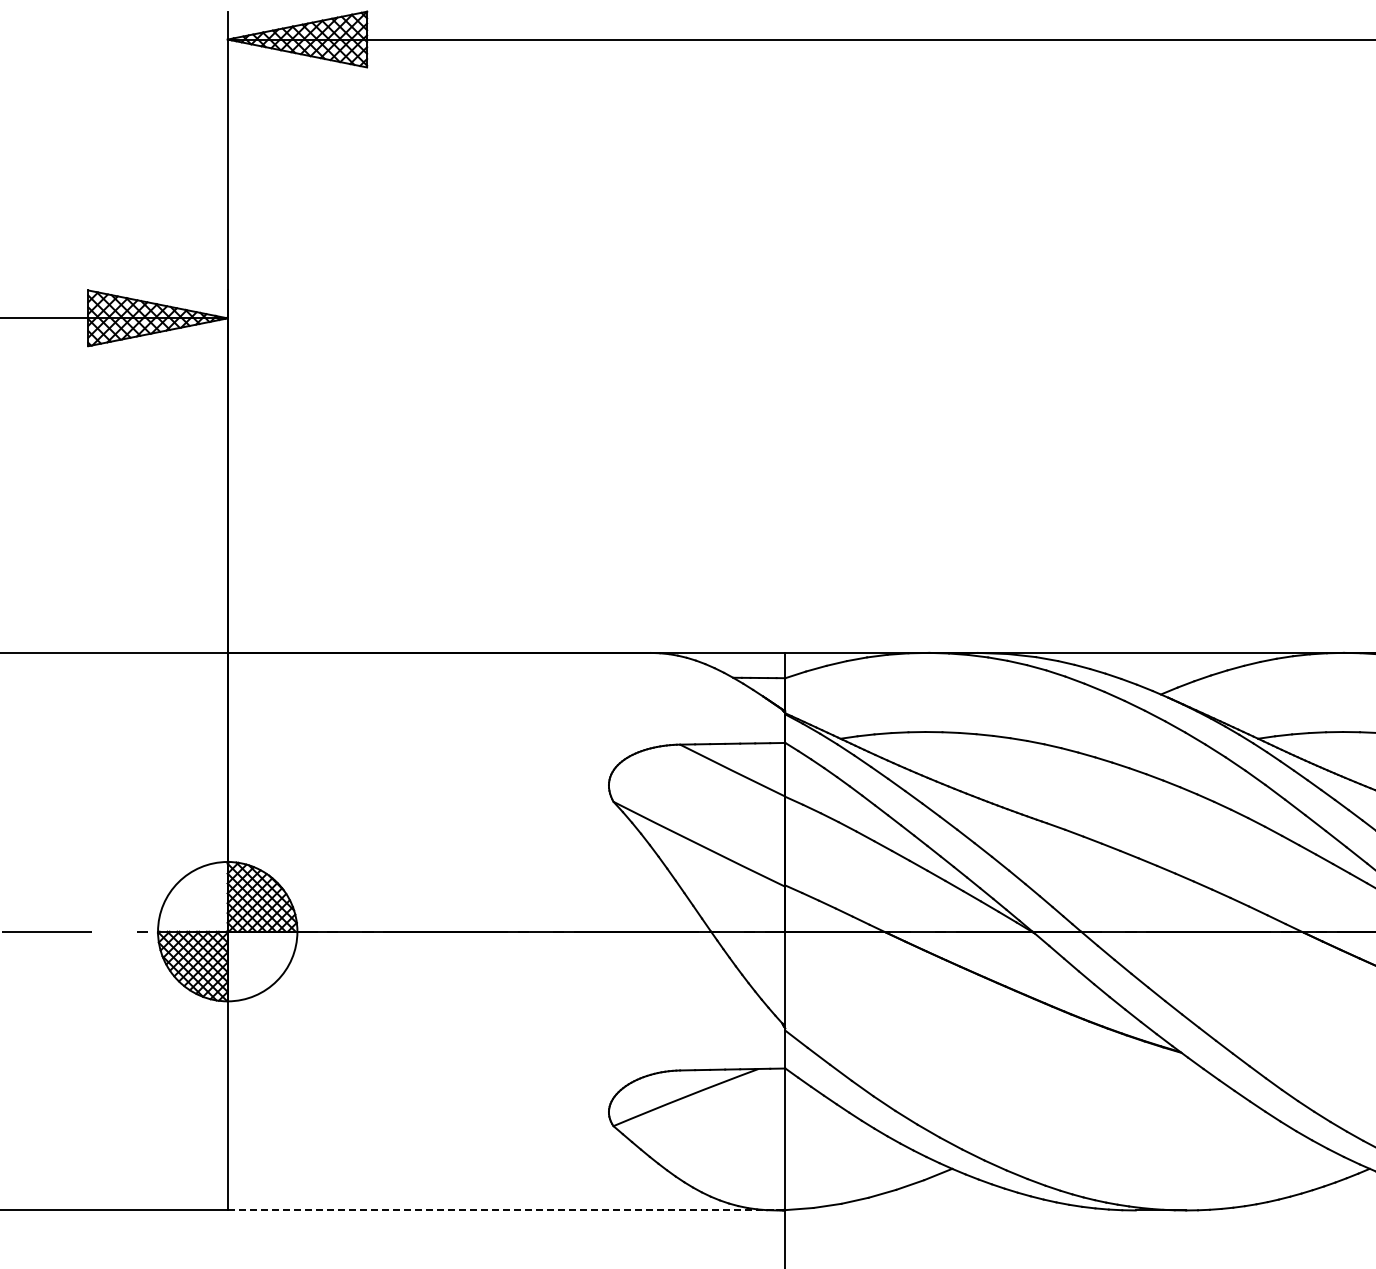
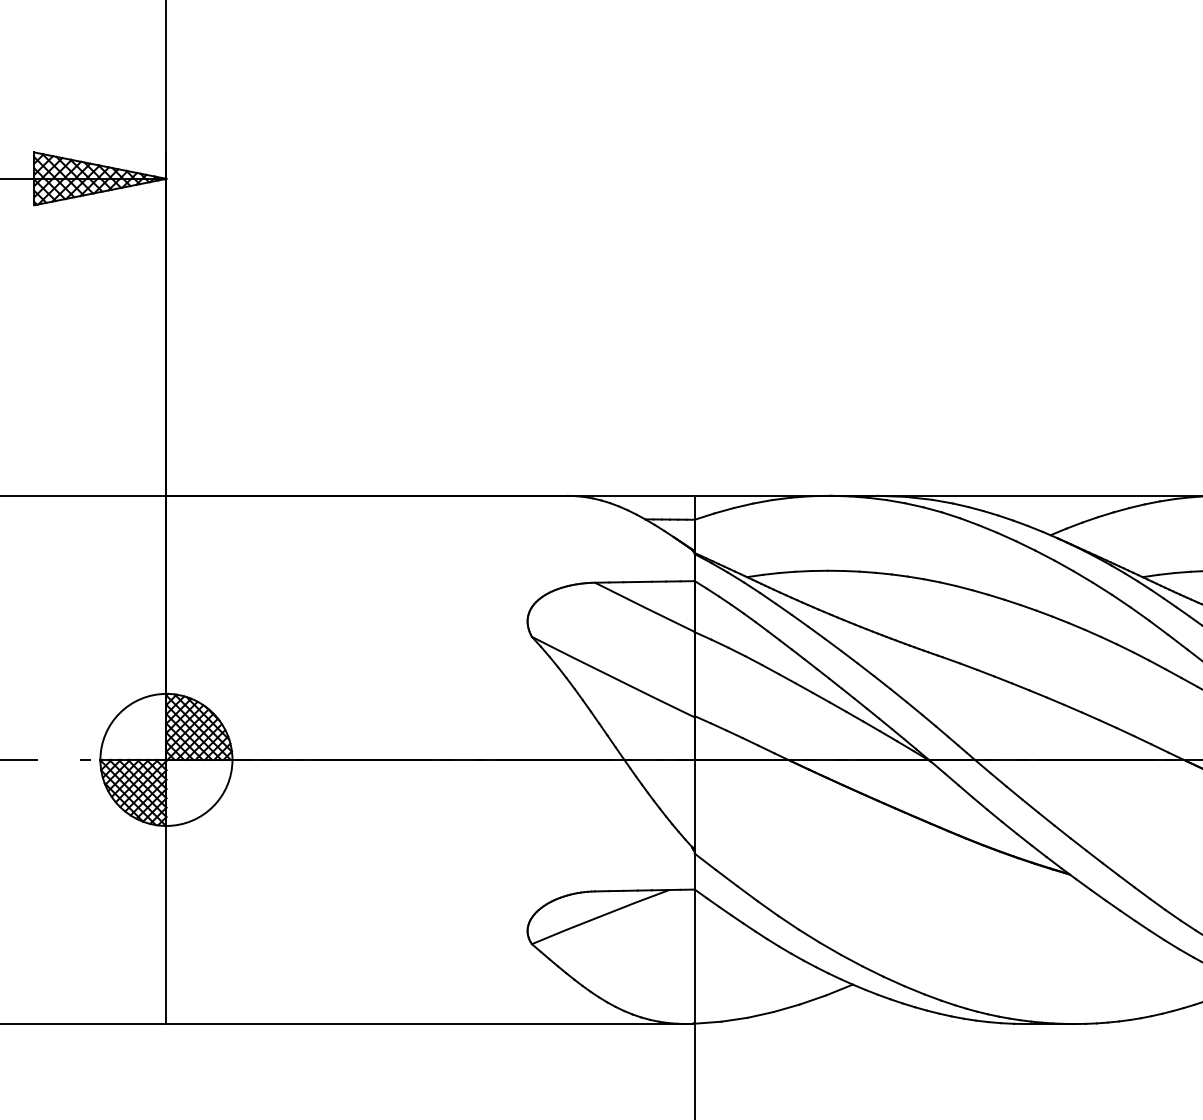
line: (502, 1210) -> (426, 1024), dashed -> solid

